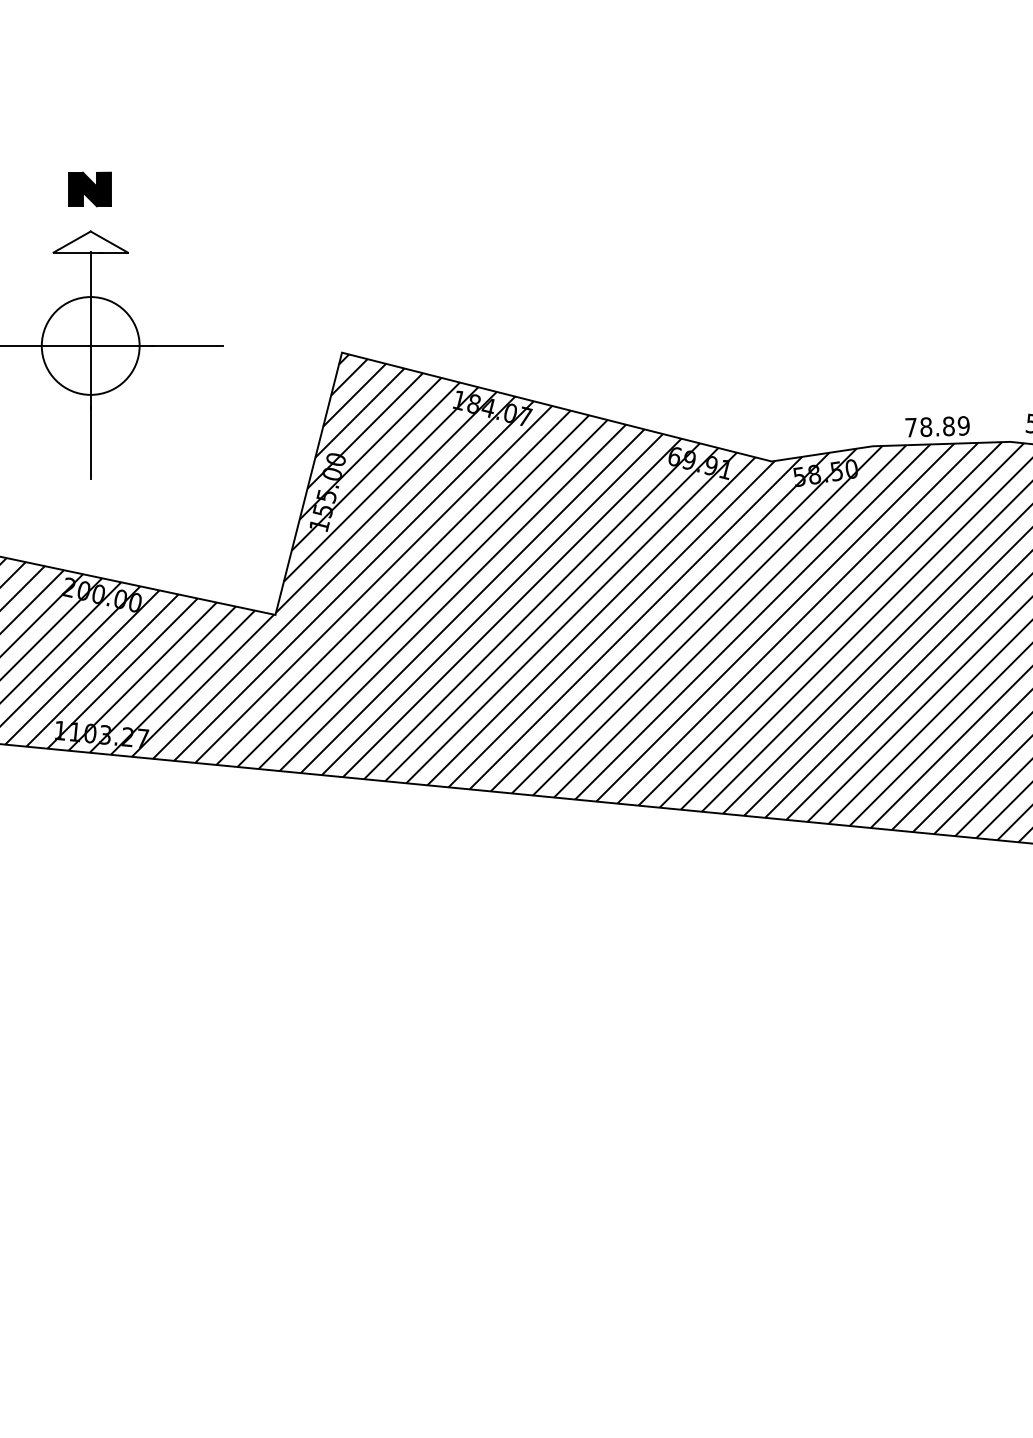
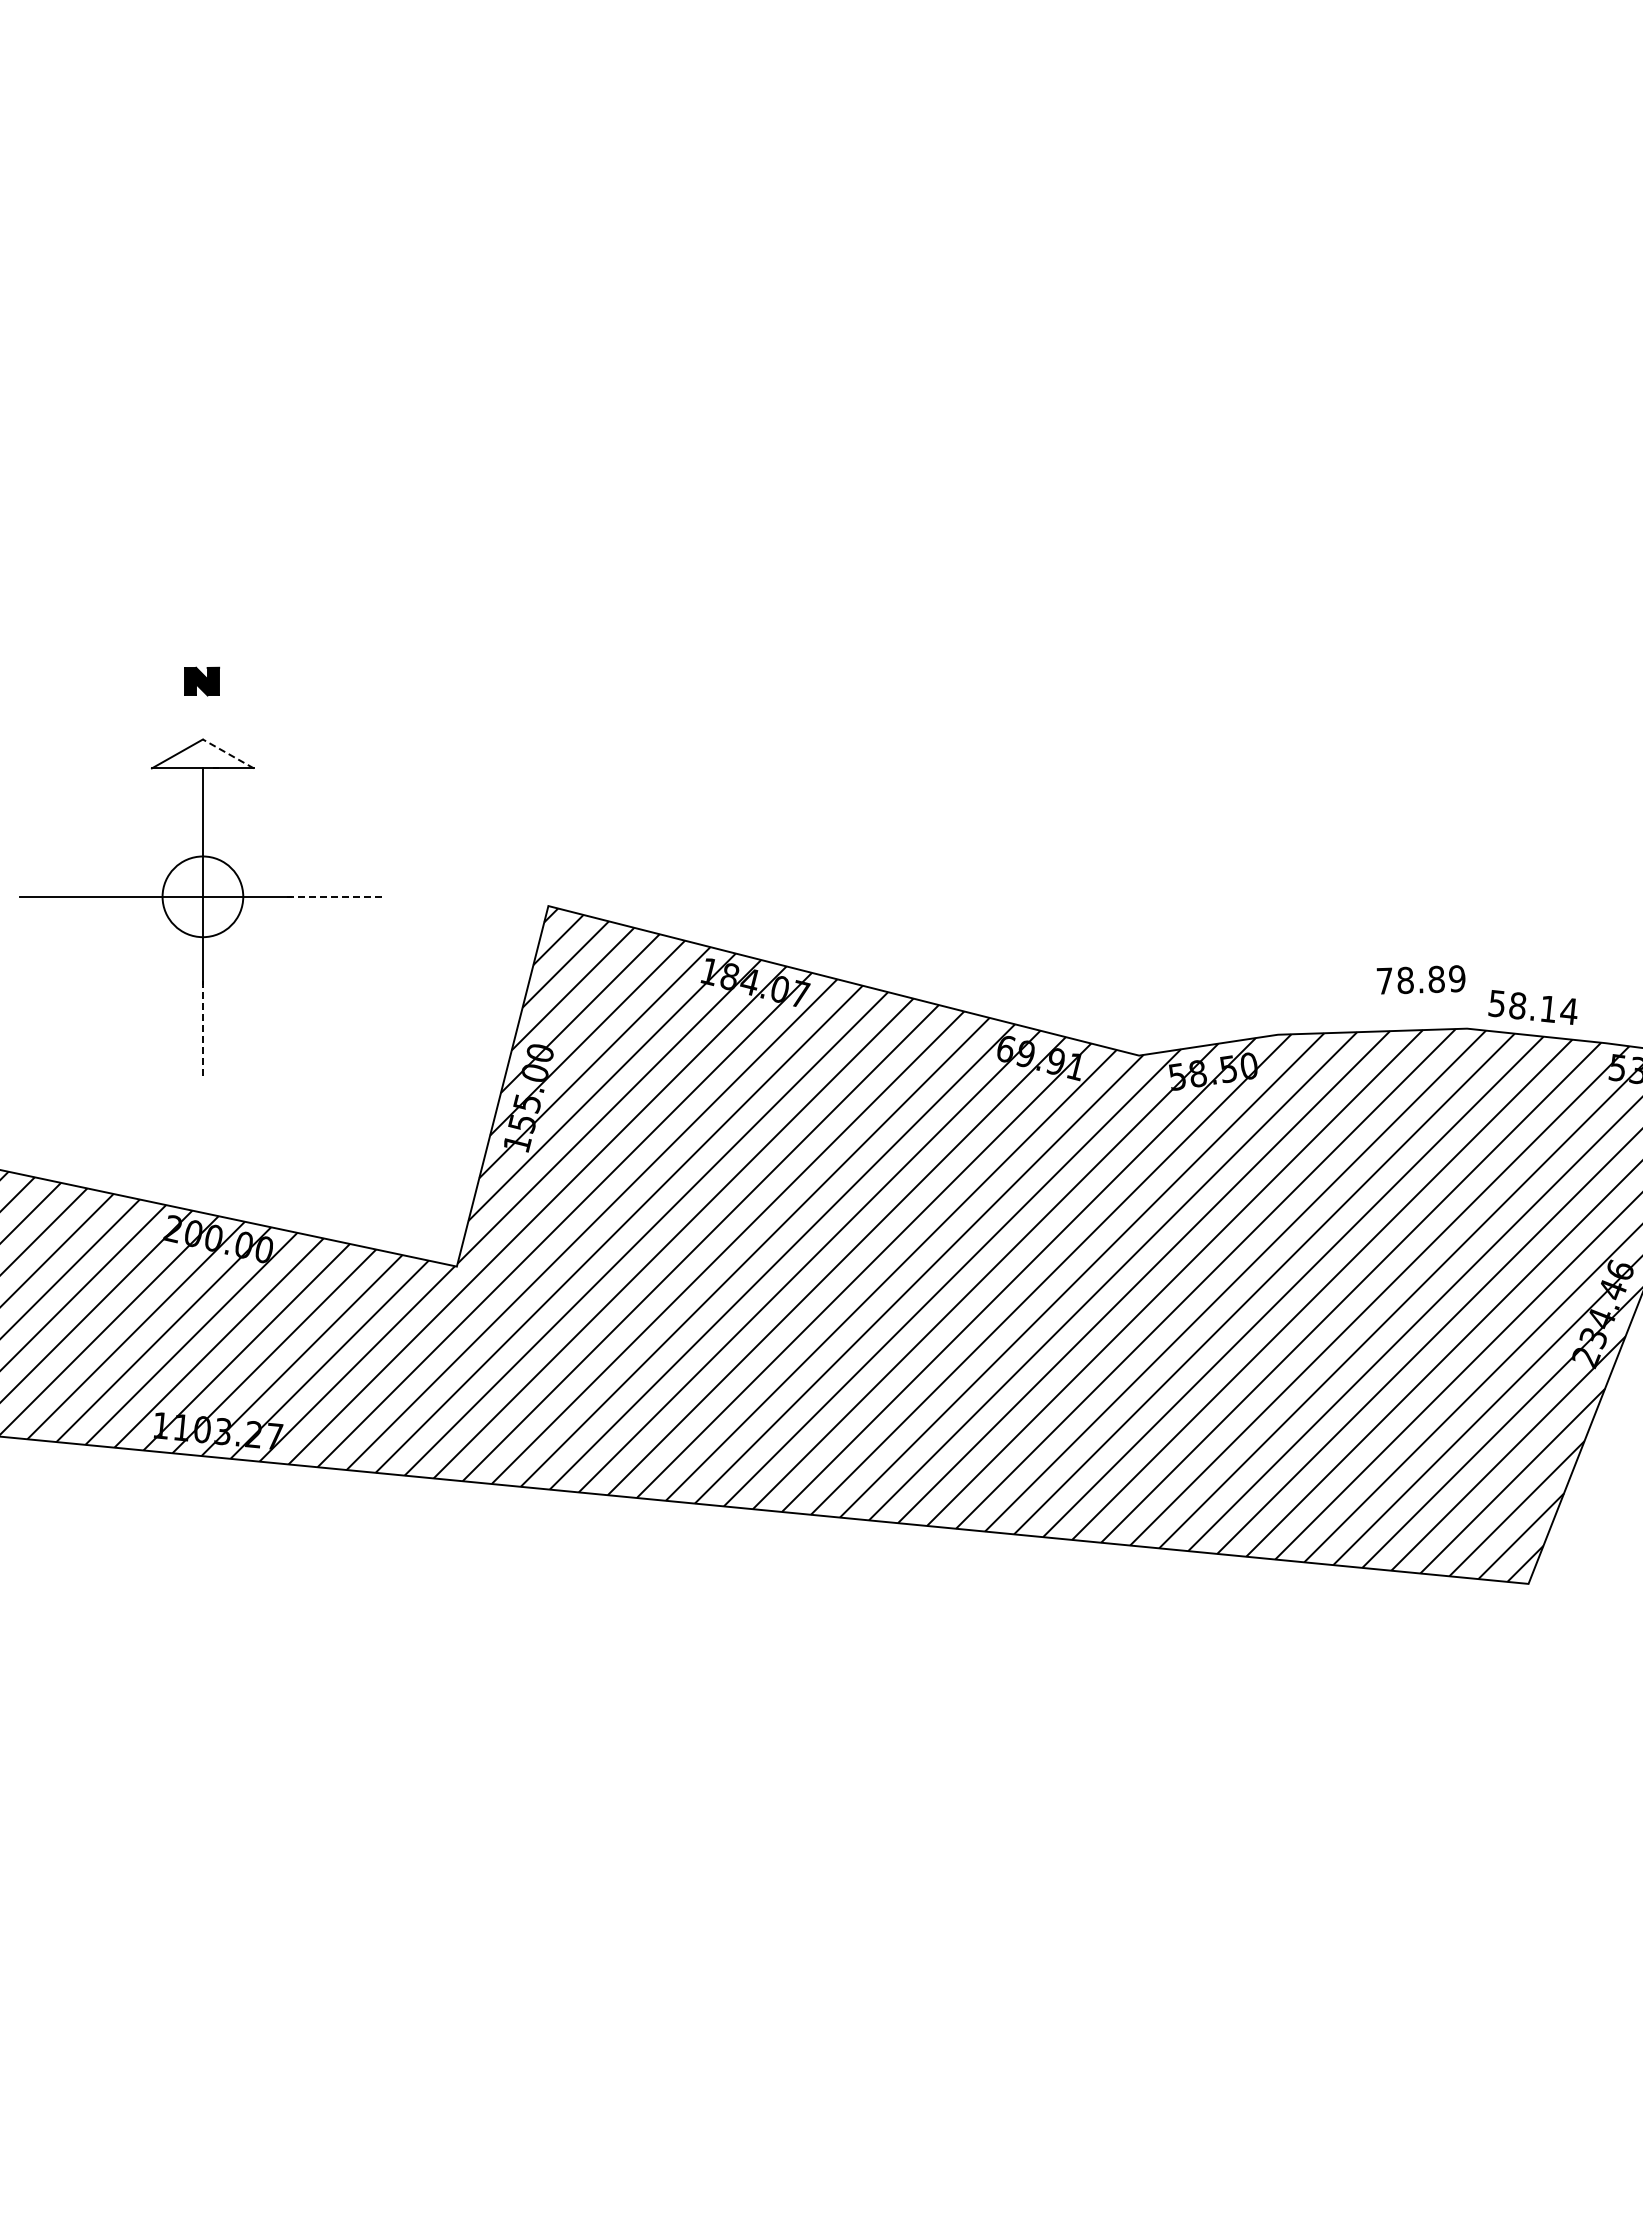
part: (89, 189) -> (201, 681), size x0.6
line: (108, 241) -> (227, 753), solid -> dashed
circle: (90, 345) -> (202, 896), size x0.6
line: (187, 345) -> (336, 896), solid -> dashed
text: (937, 426) -> (1420, 979), moved
line: (90, 443) -> (202, 1030), solid -> dashed

